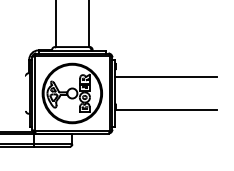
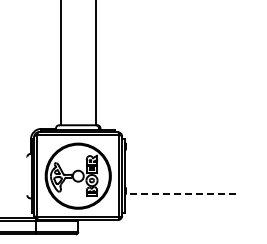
line: (165, 77) -> (180, 158), removed
line: (165, 109) -> (180, 193), solid -> dashed

